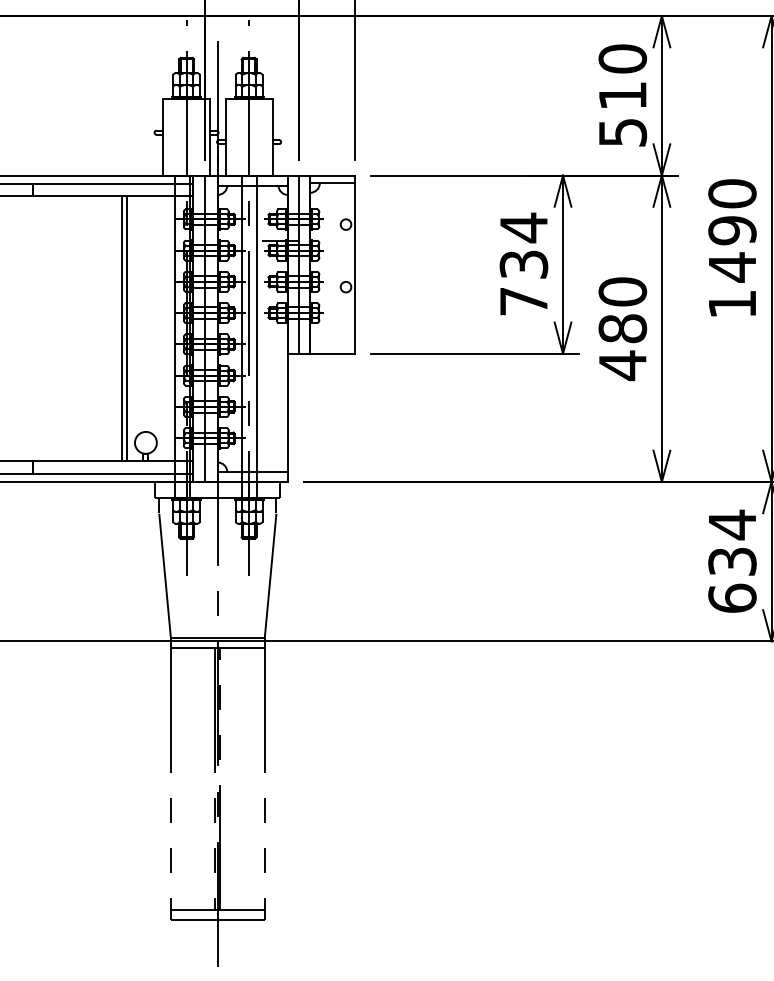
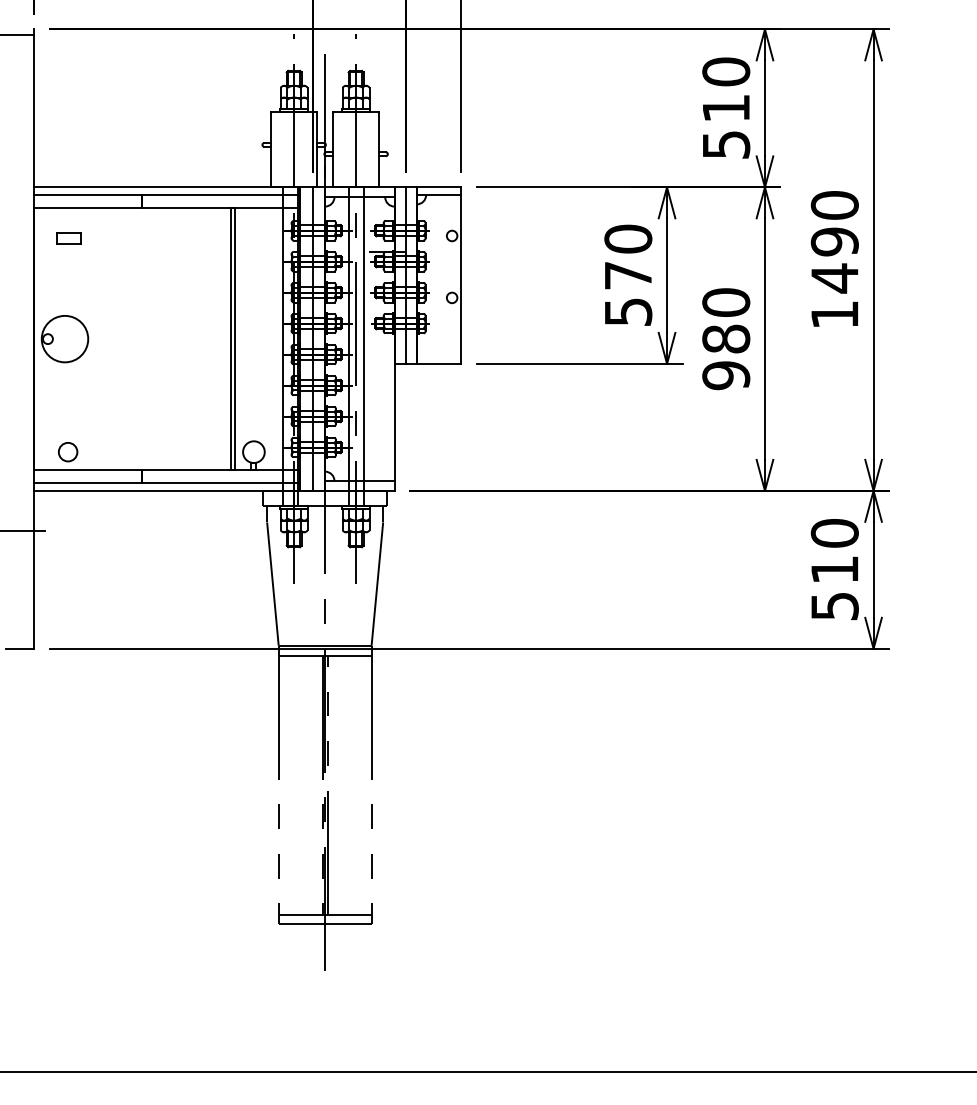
text: (524, 263) -> (628, 274), 734 -> 570
text: (623, 365) -> (726, 375), 480 -> 980
text: (732, 561) -> (834, 569), 634 -> 510

